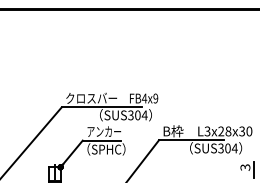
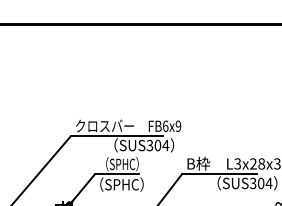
text: (144, 98) -> (165, 126), FB4x9 -> FB6x9
text: (103, 131) -> (118, 164), アンカー -> （SPHC）

